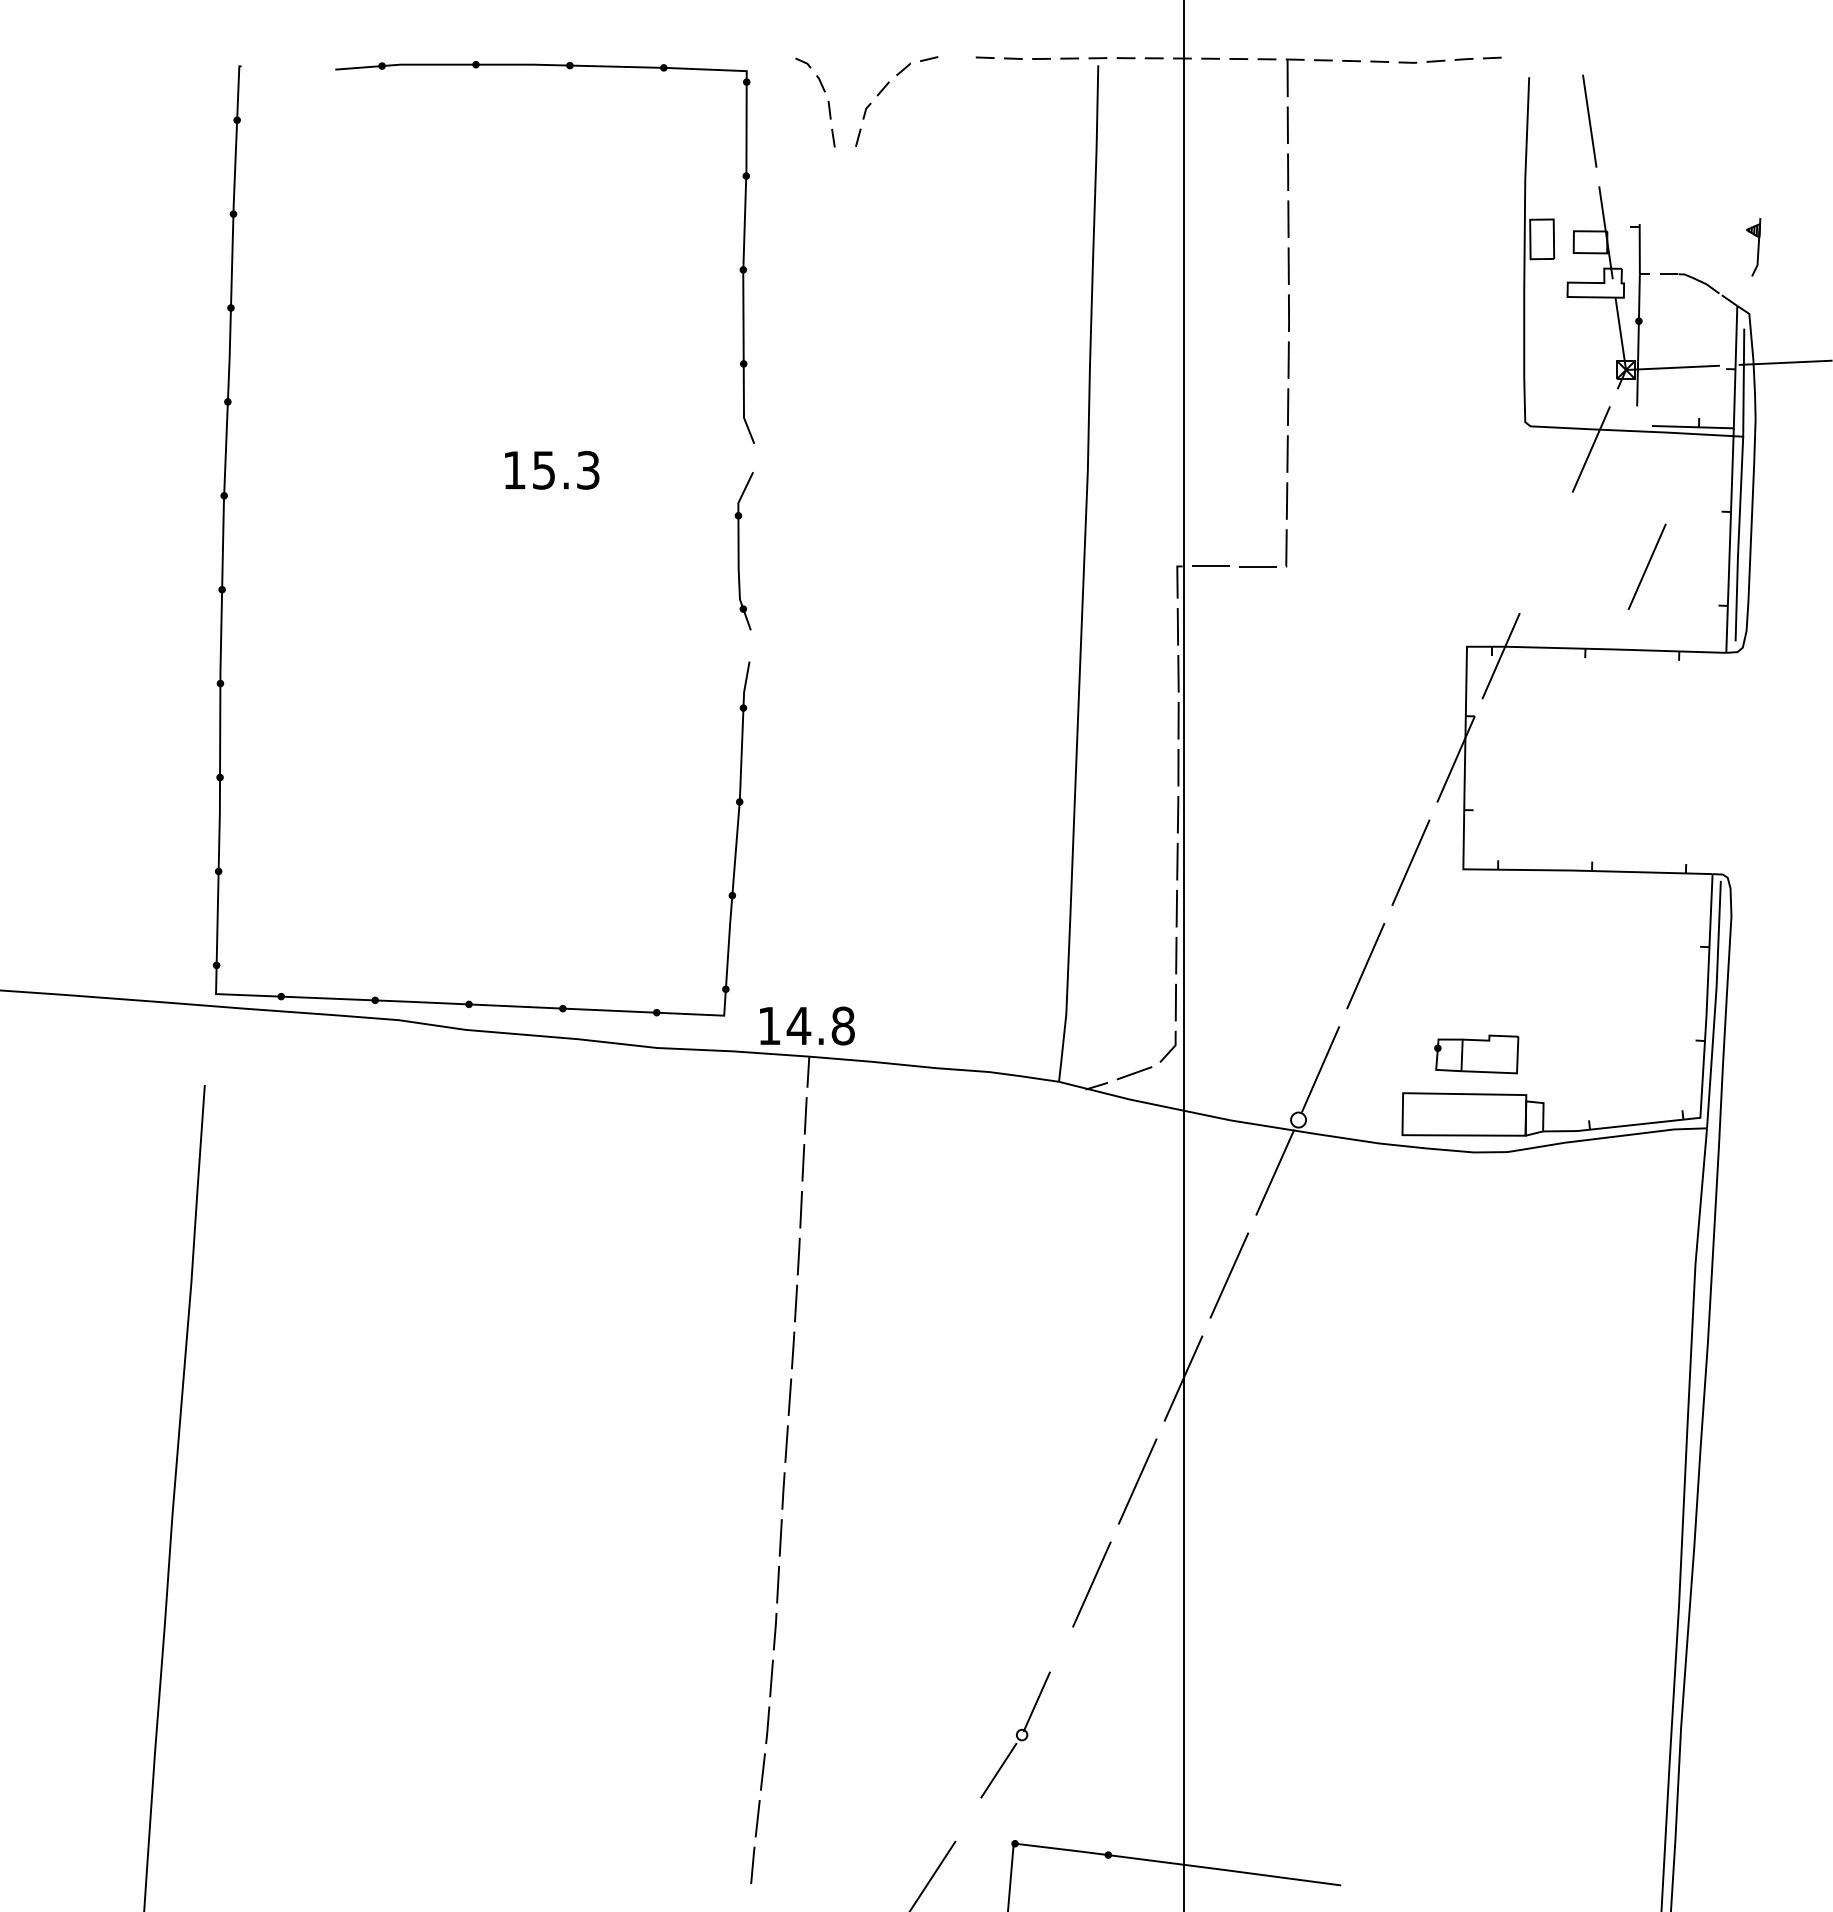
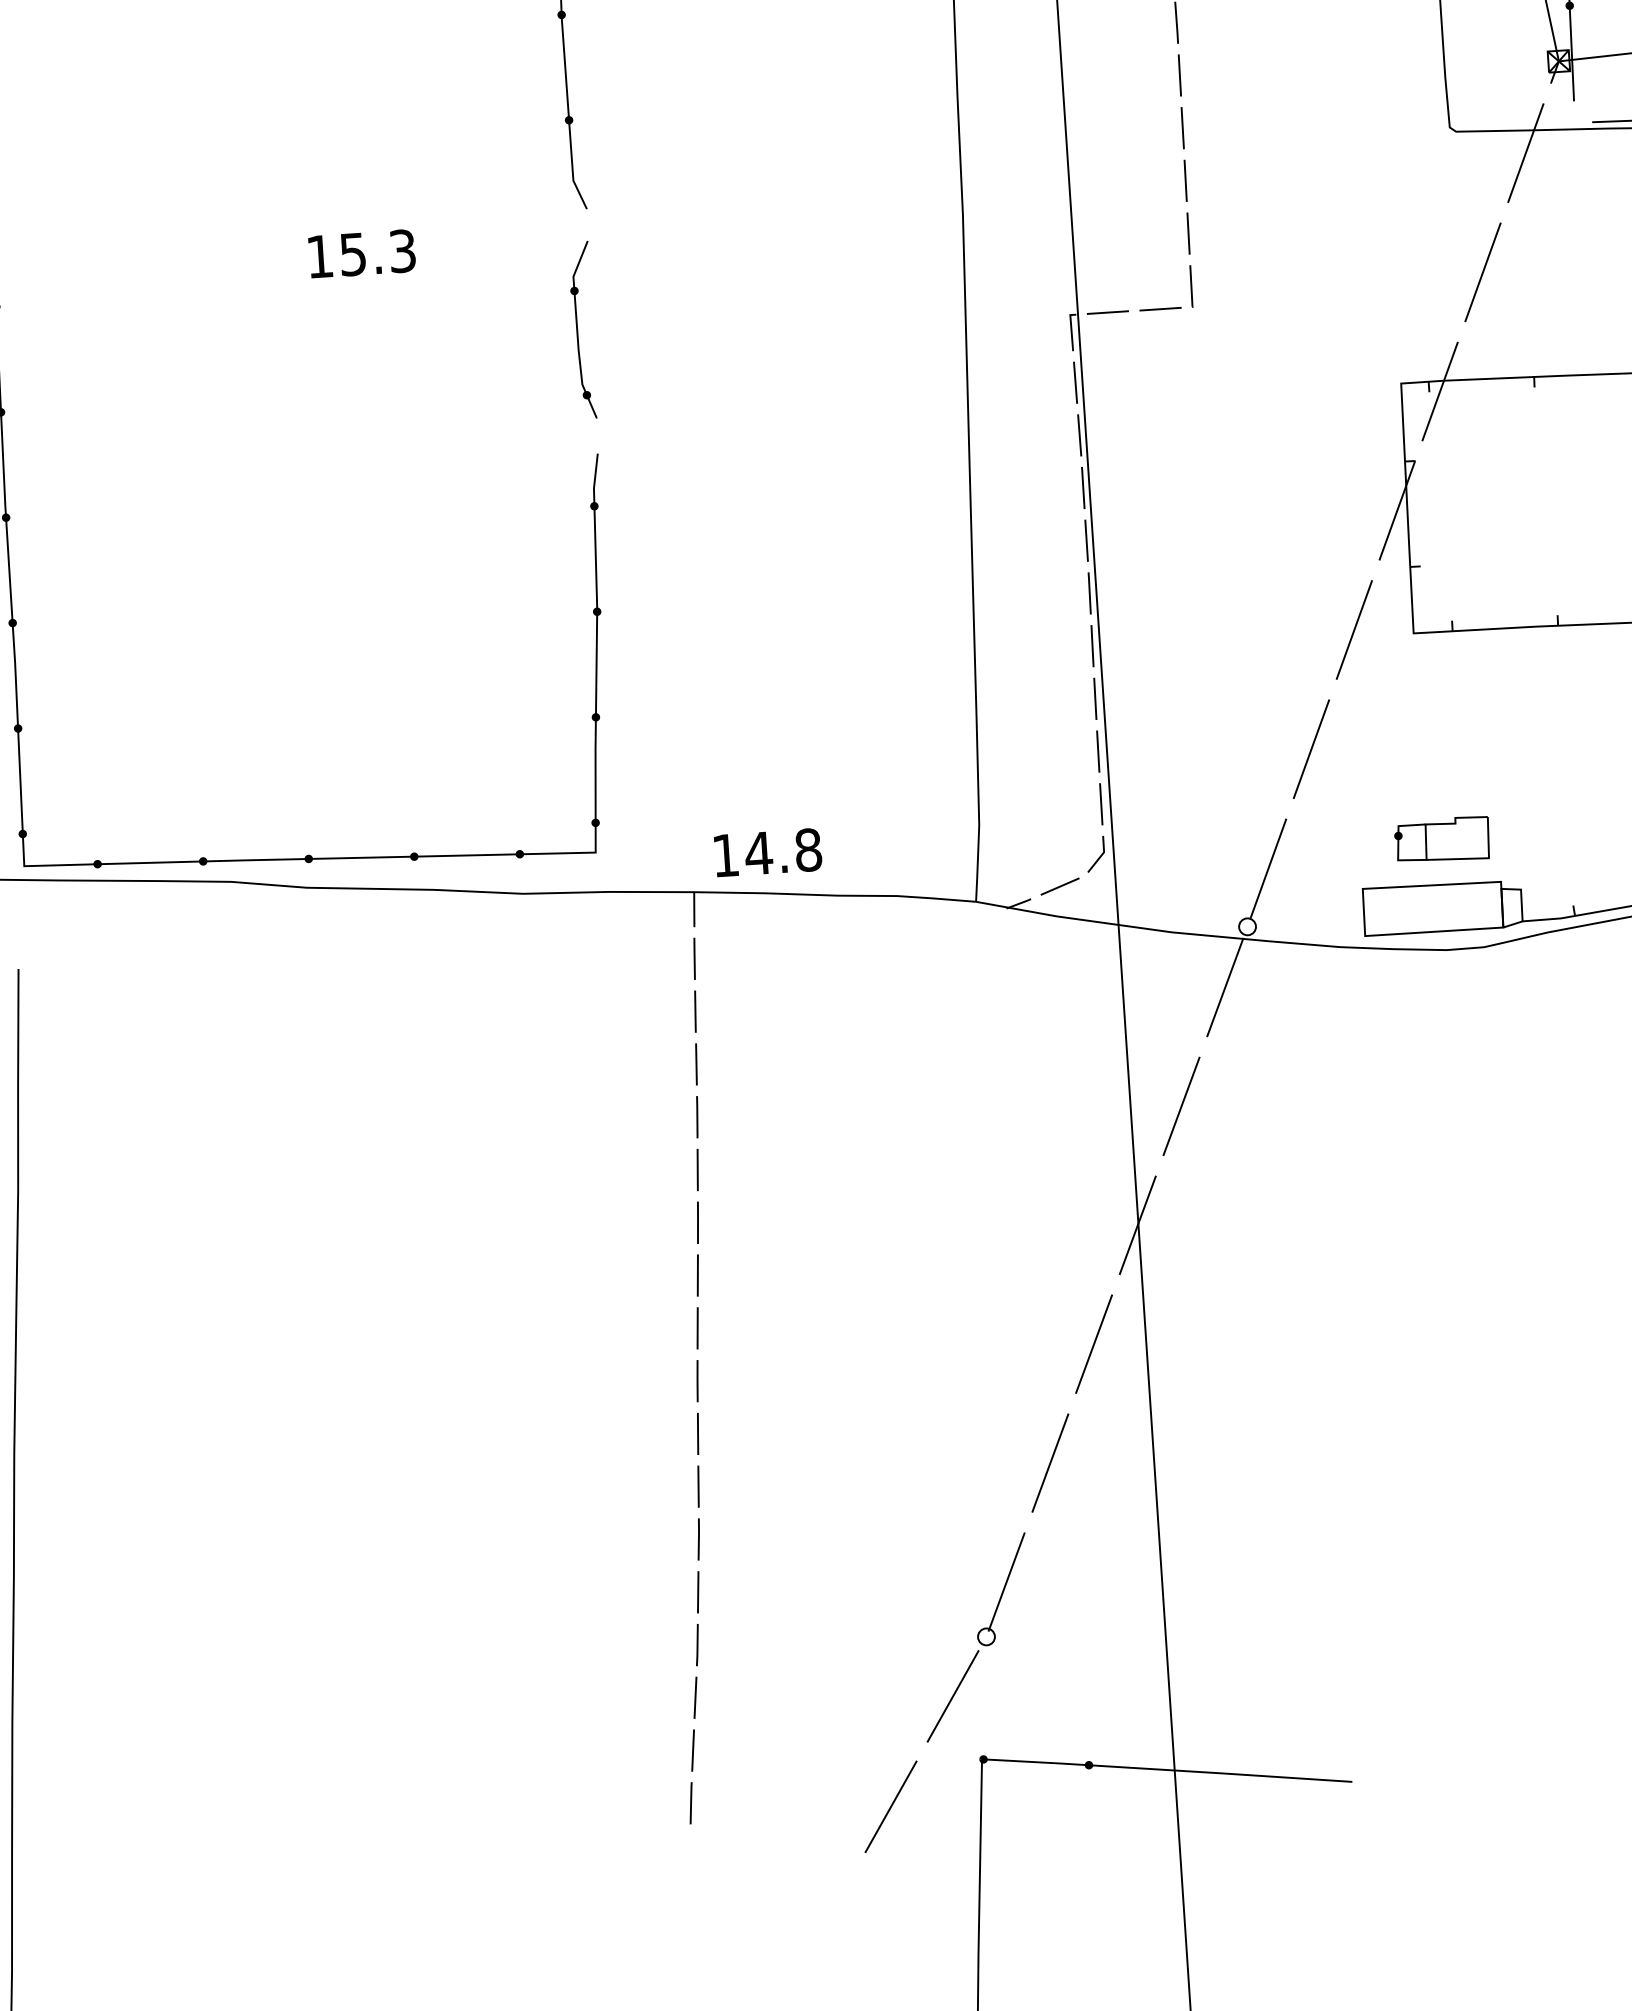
line: (1646, 566) -> (1482, 272), moved
text: (807, 1025) -> (768, 852), moved
part: (1015, 1734) -> (975, 1636), size x1.43

